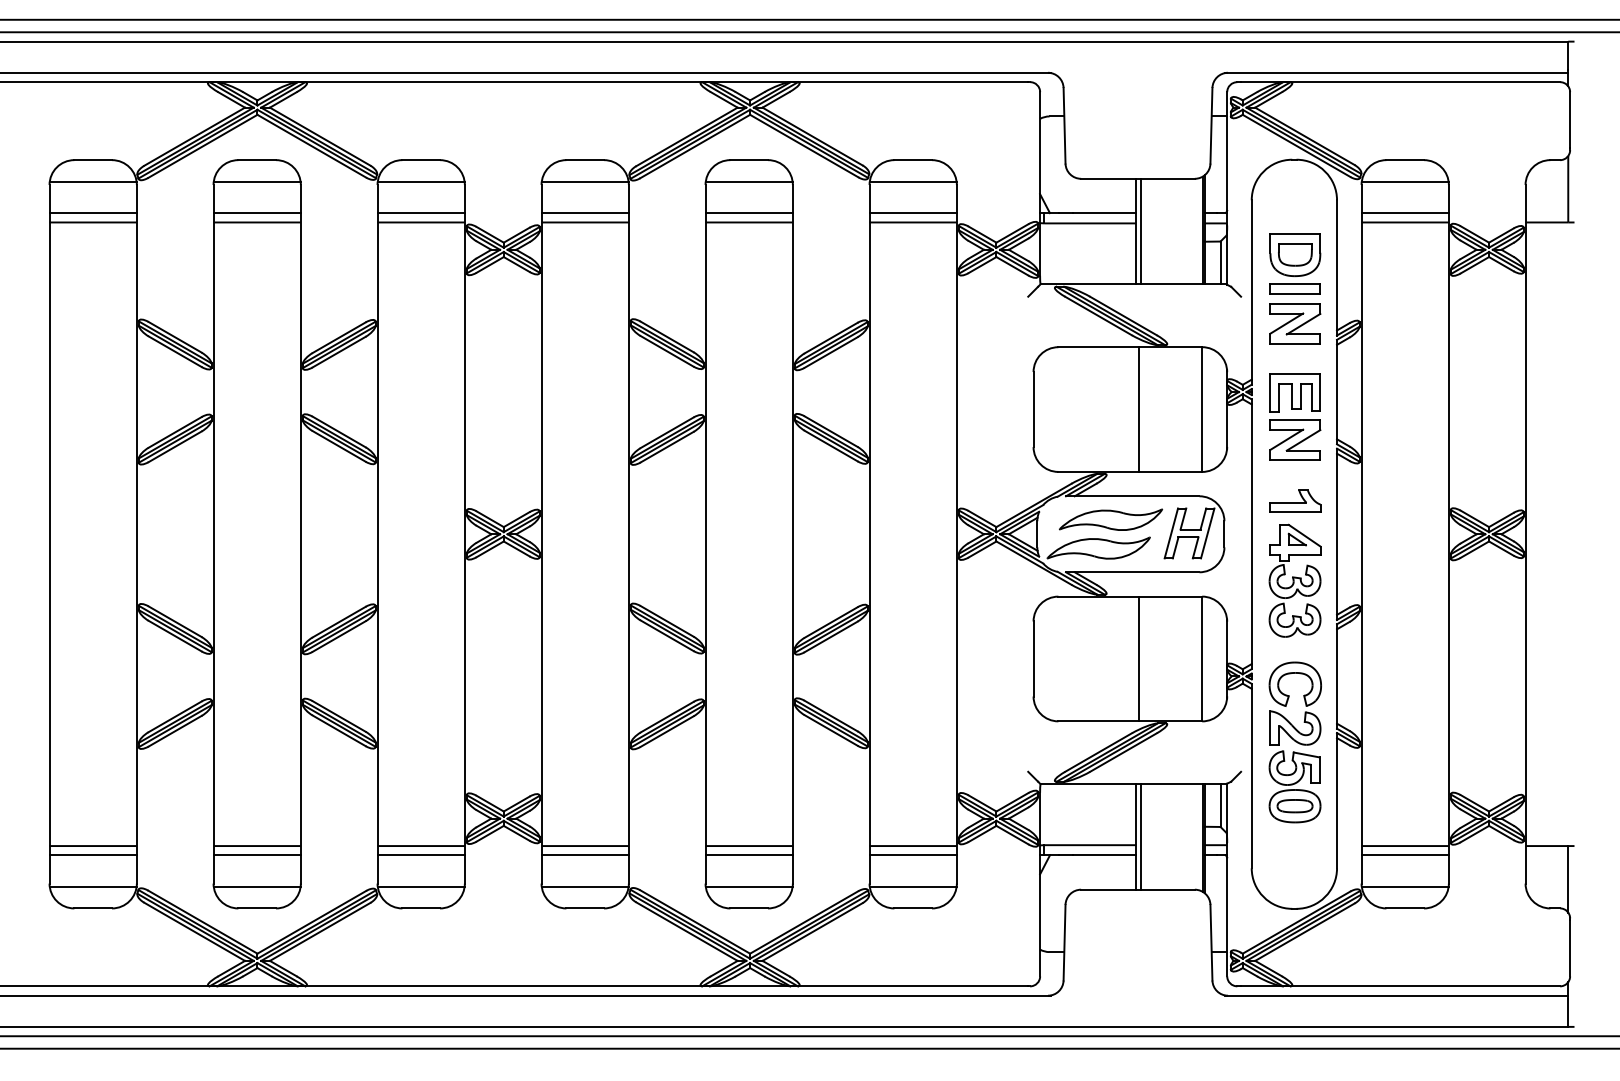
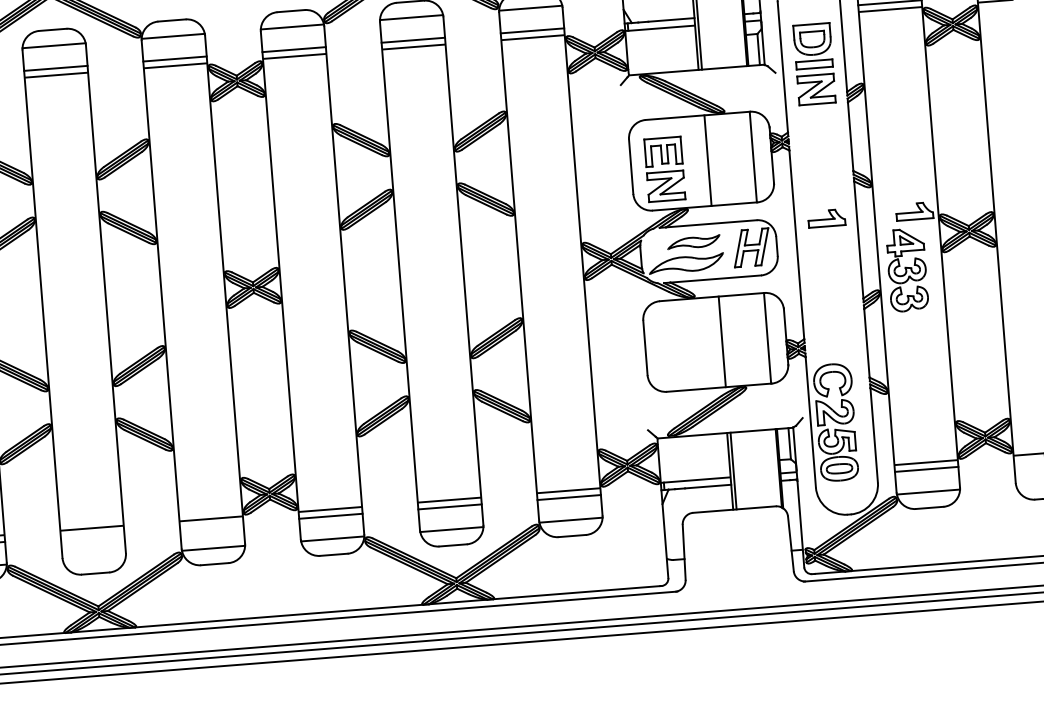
part: (1295, 416) -> (664, 169), moved
part: (1416, 500) -> (914, 210), added
part: (1111, 519) -> (694, 242), size x0.7
part: (1294, 580) -> (906, 269), moved
part: (1294, 742) -> (835, 422), moved
line: (256, 855) -> (92, 535), removed
line: (420, 855) -> (211, 525), removed
line: (256, 886) -> (93, 557), removed

